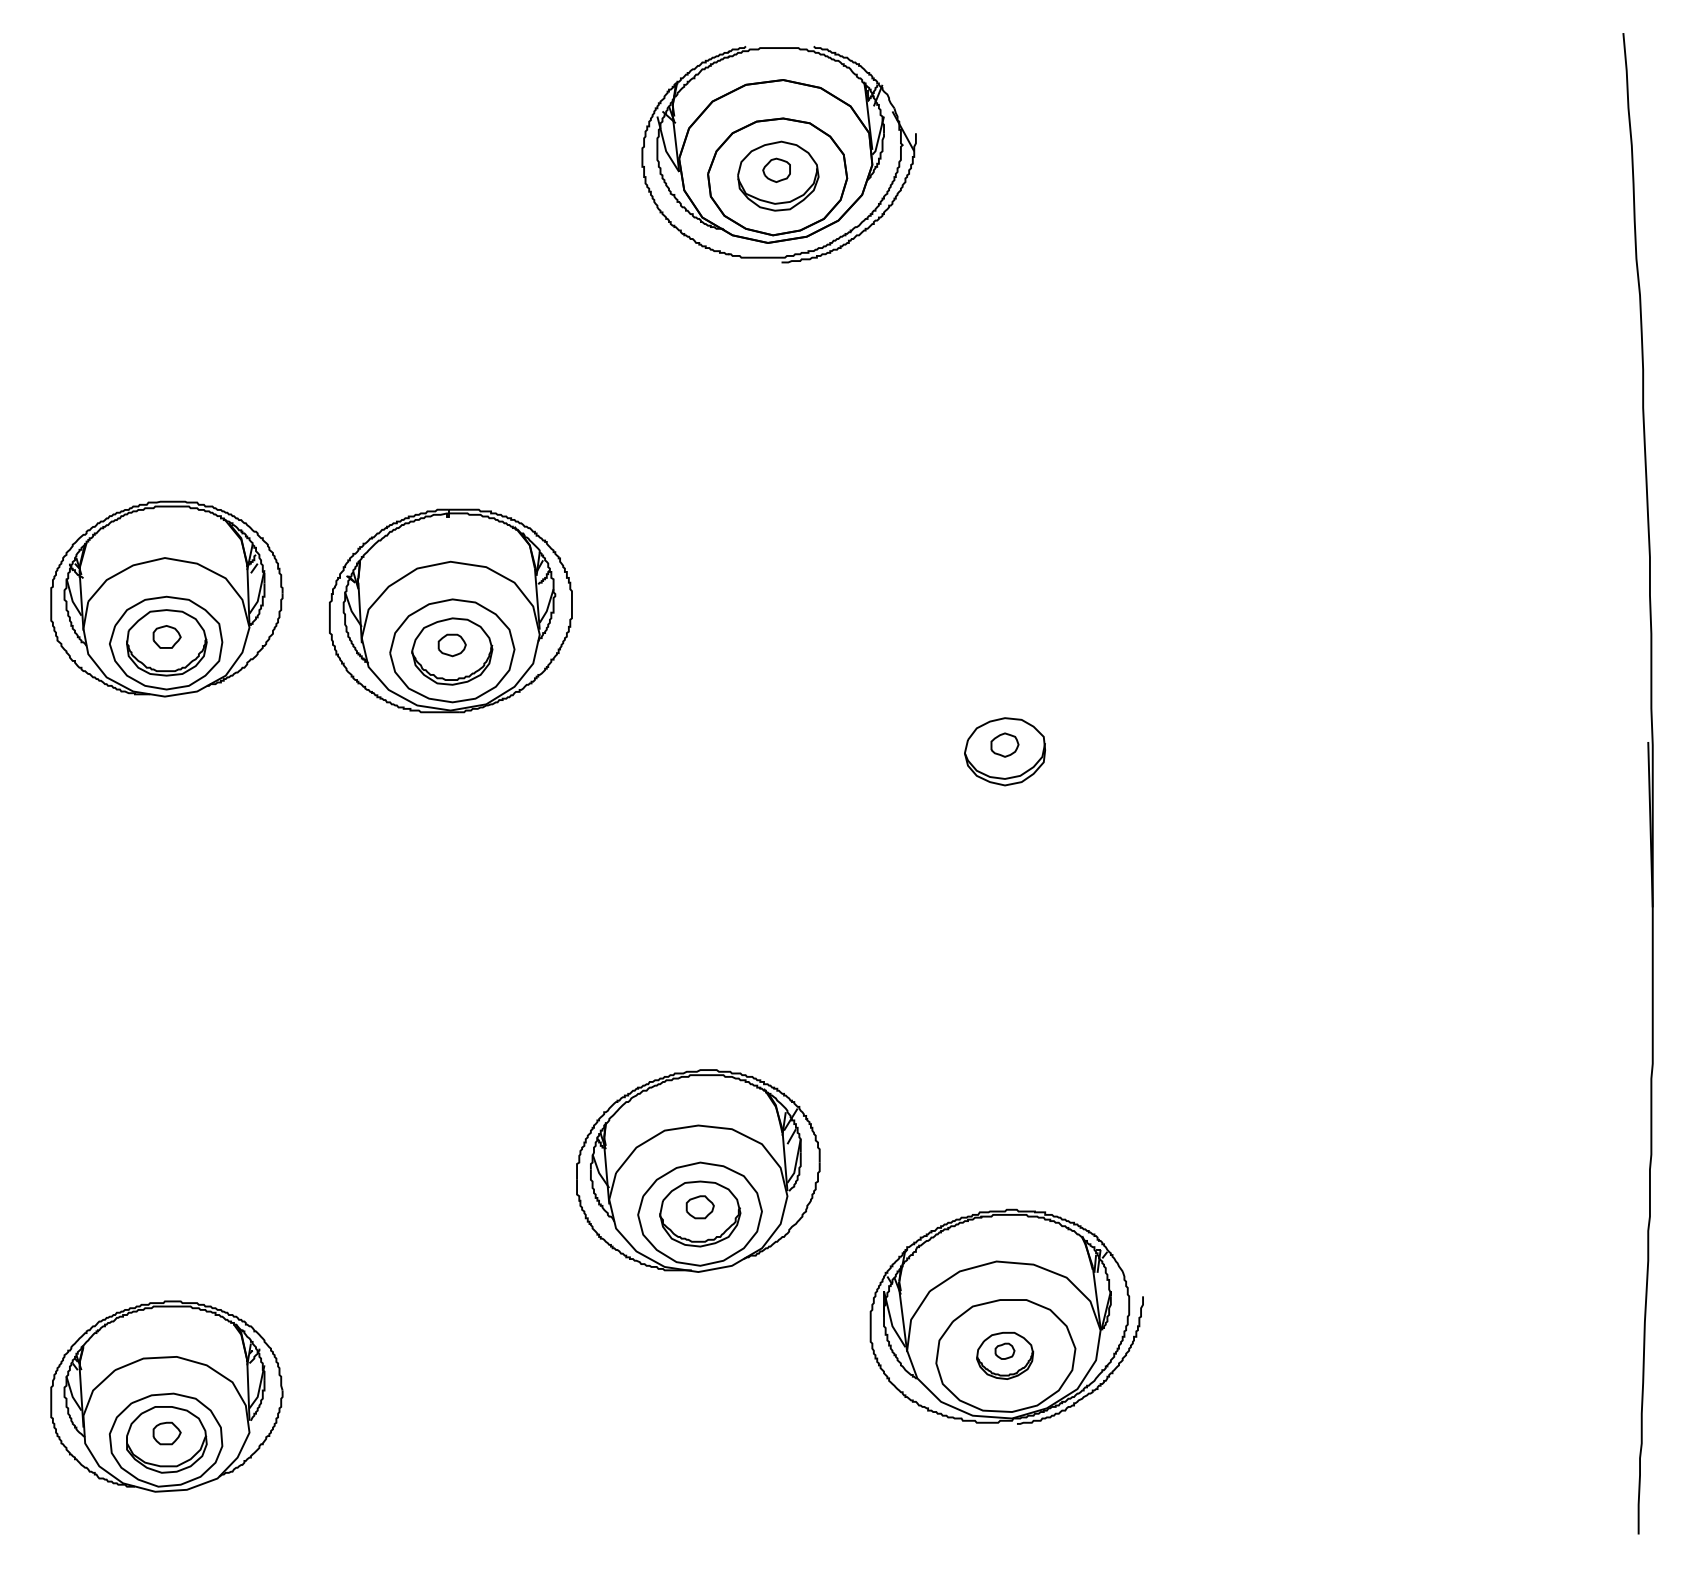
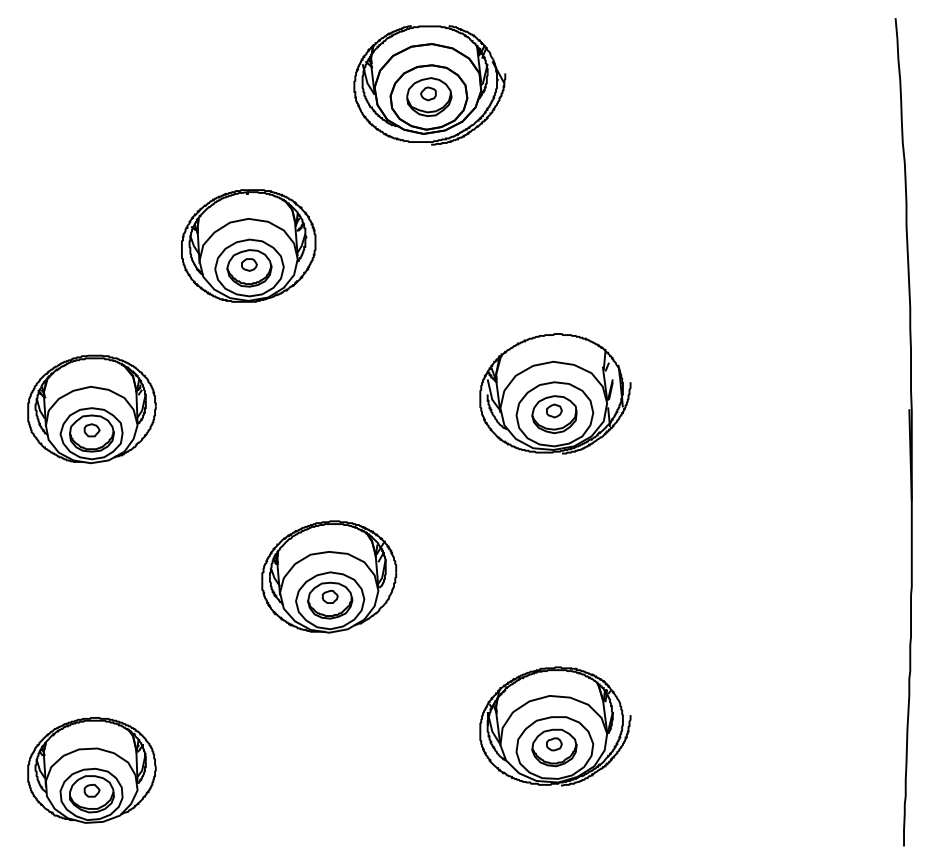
part: (165, 599) -> (91, 409), moved
part: (450, 610) -> (248, 245), moved
part: (1006, 713) -> (555, 393), added
part: (698, 1170) -> (329, 576), moved
part: (1005, 1355) -> (554, 747), size x1.43

